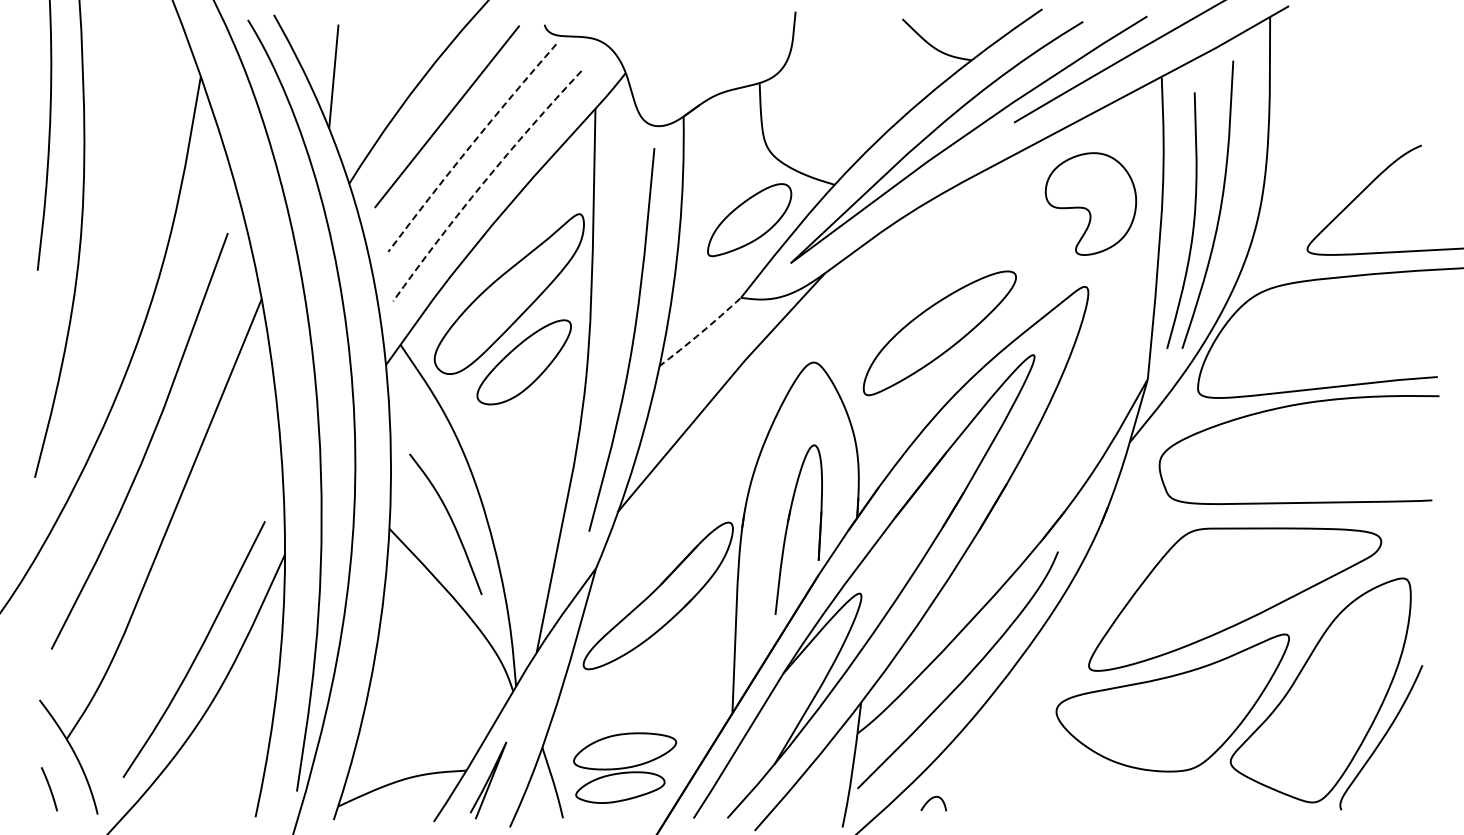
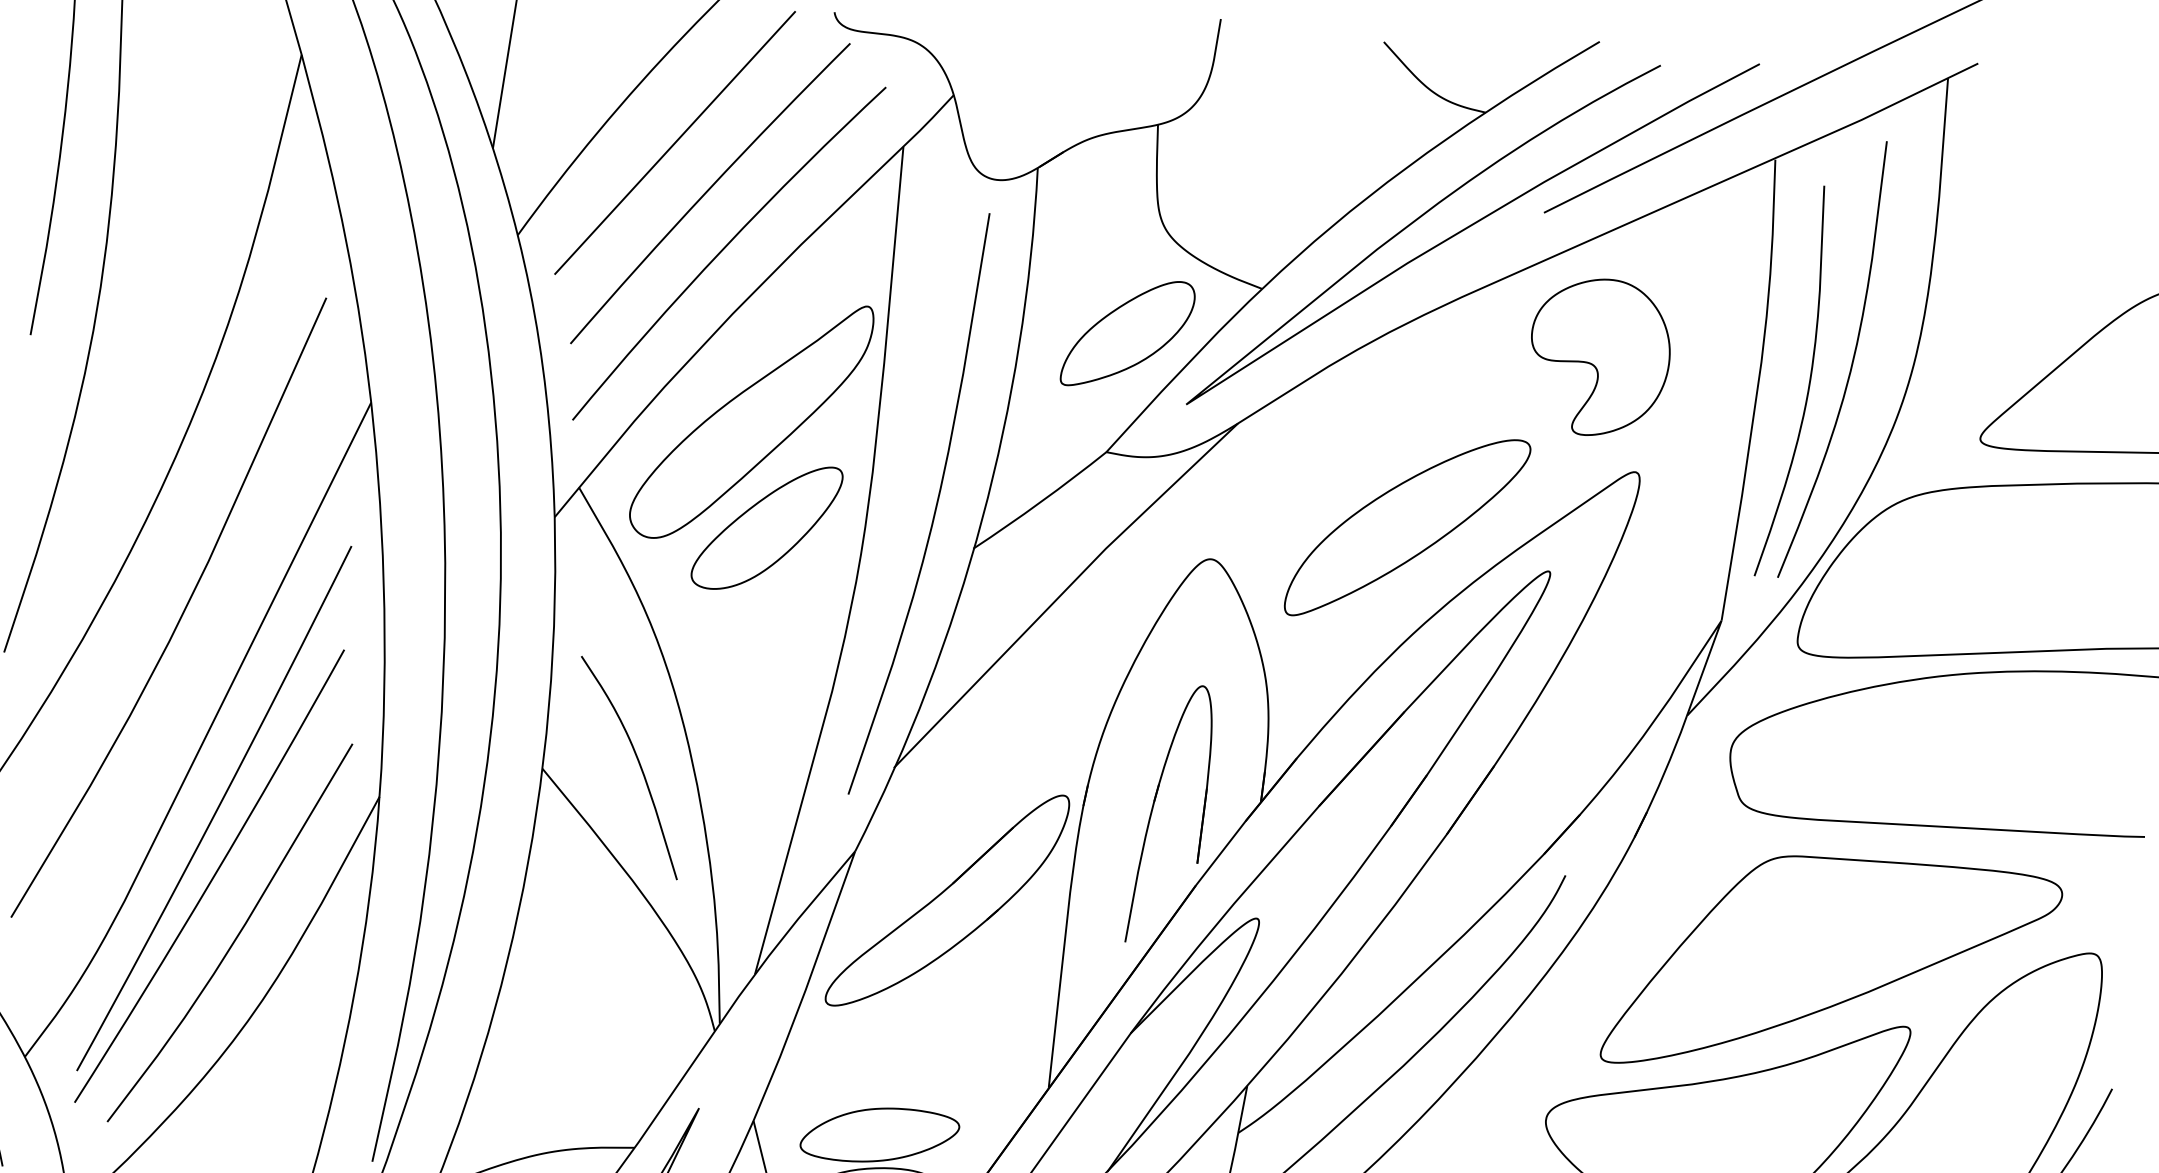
arc: (470, 146) -> (707, 191), dashed -> solid
arc: (483, 183) -> (723, 249), dashed -> solid
part: (1090, 203) -> (1599, 356), moved
arc: (700, 333) -> (1040, 502), dashed -> solid
part: (178, 579) -> (213, 823), added

